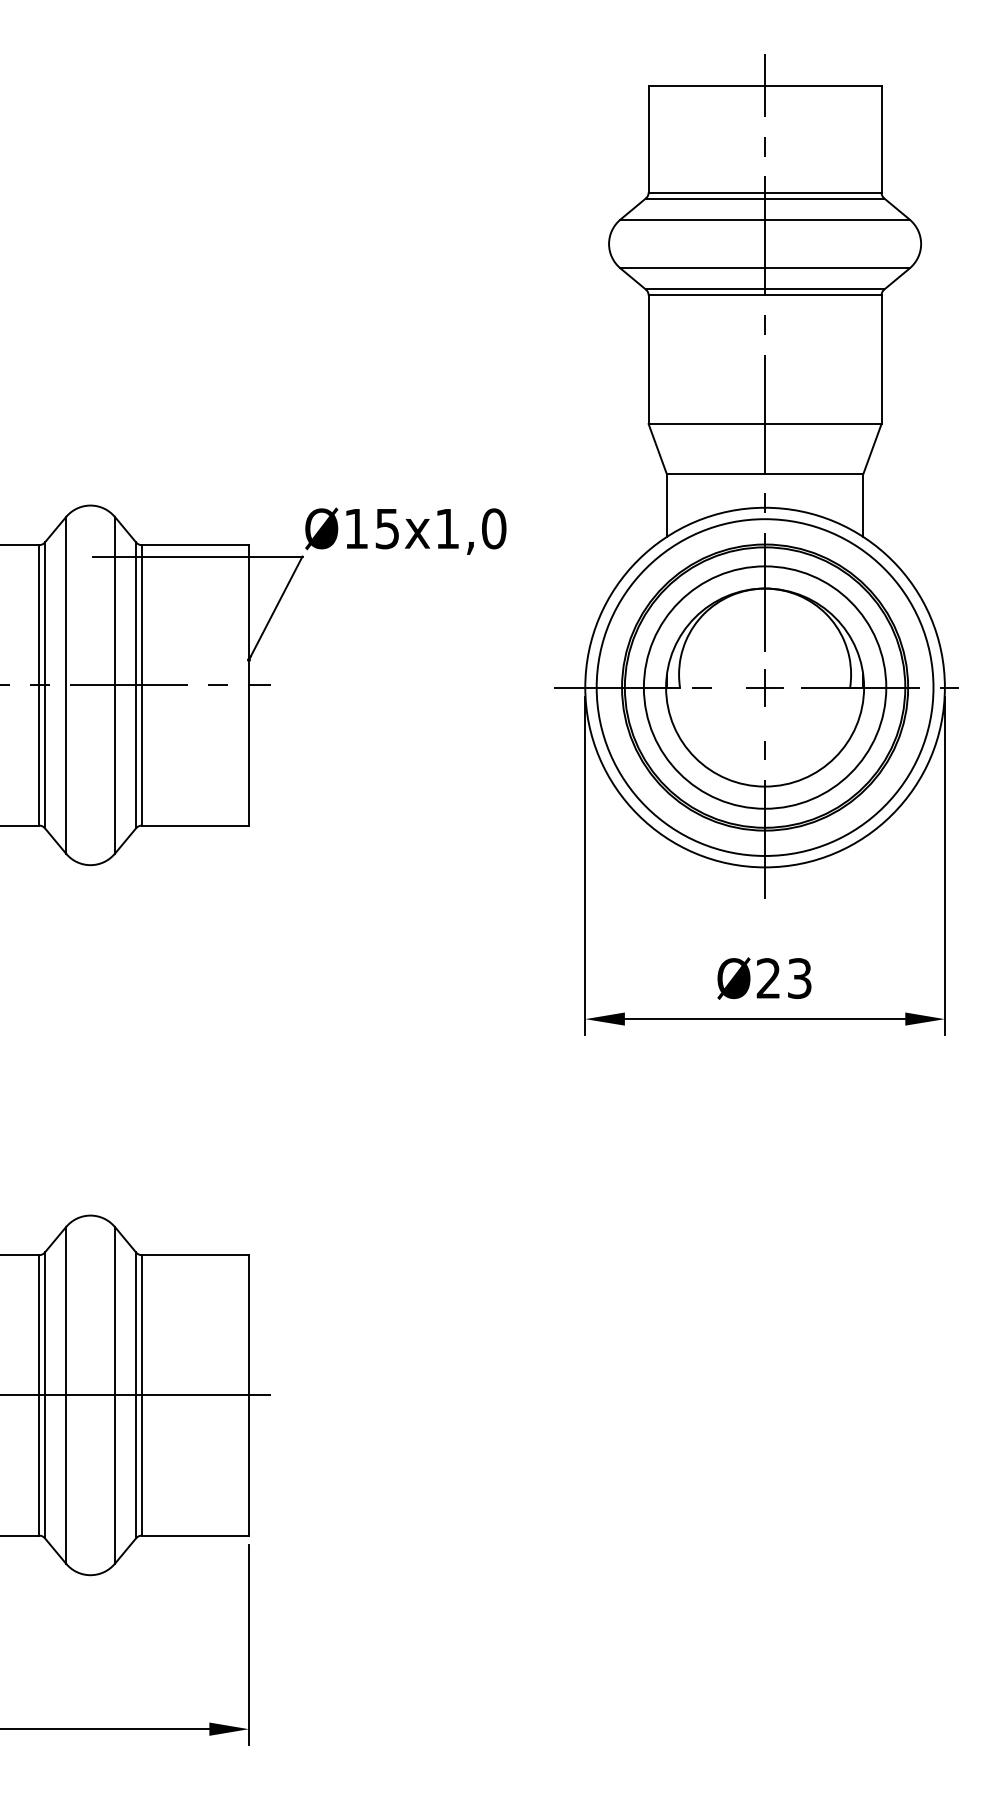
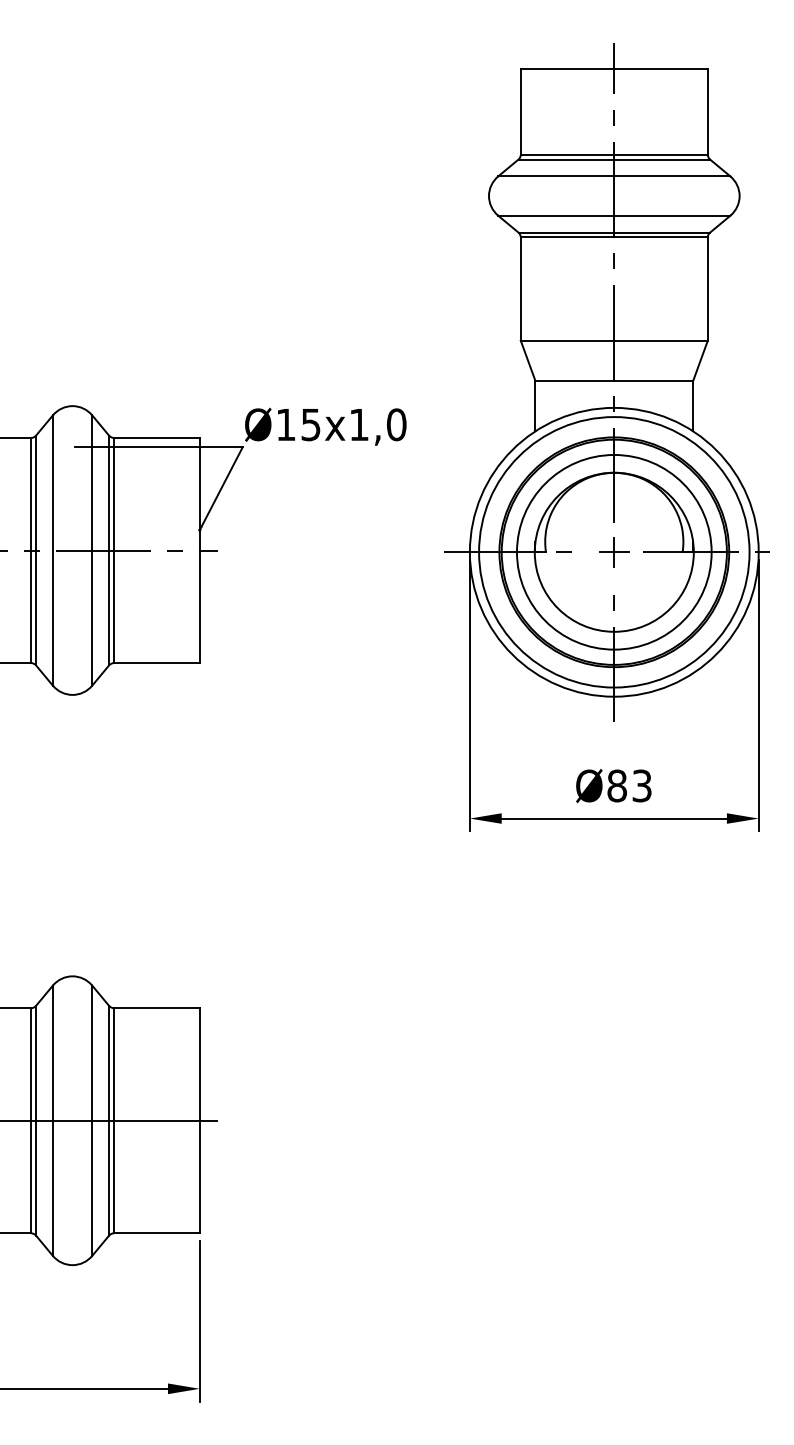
text: (768, 978) -> (617, 785), Ø23 -> Ø83

